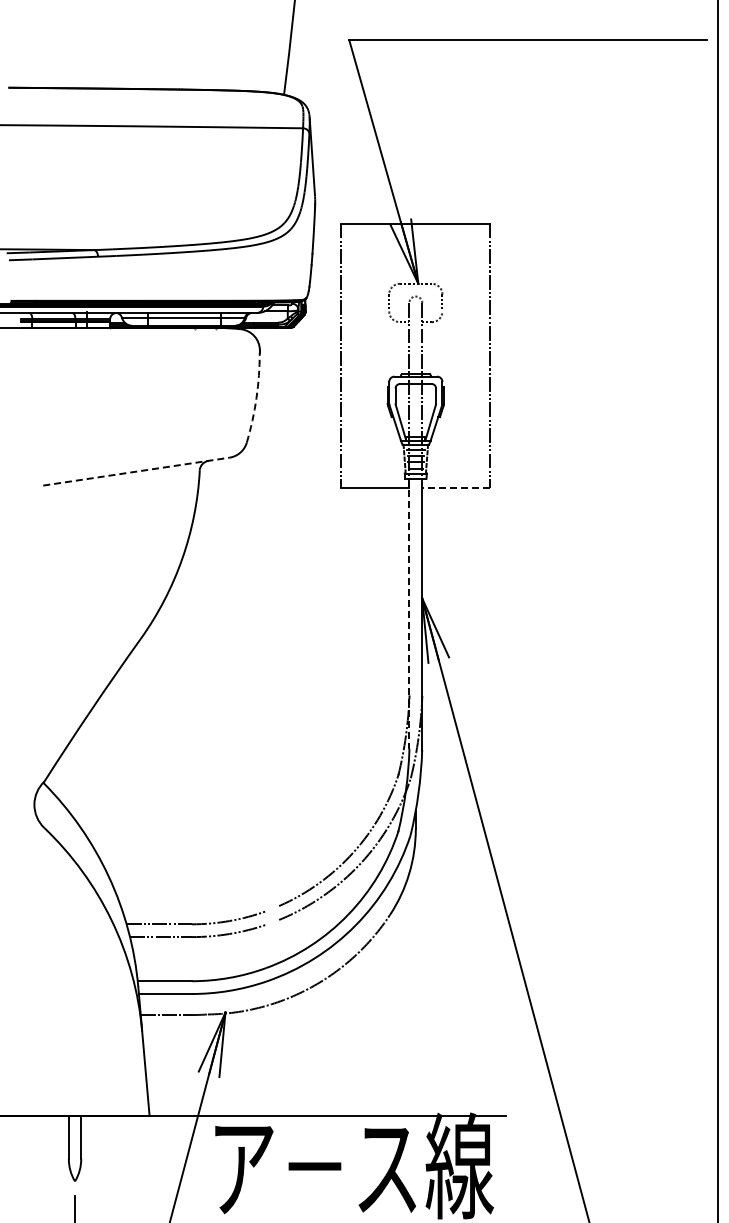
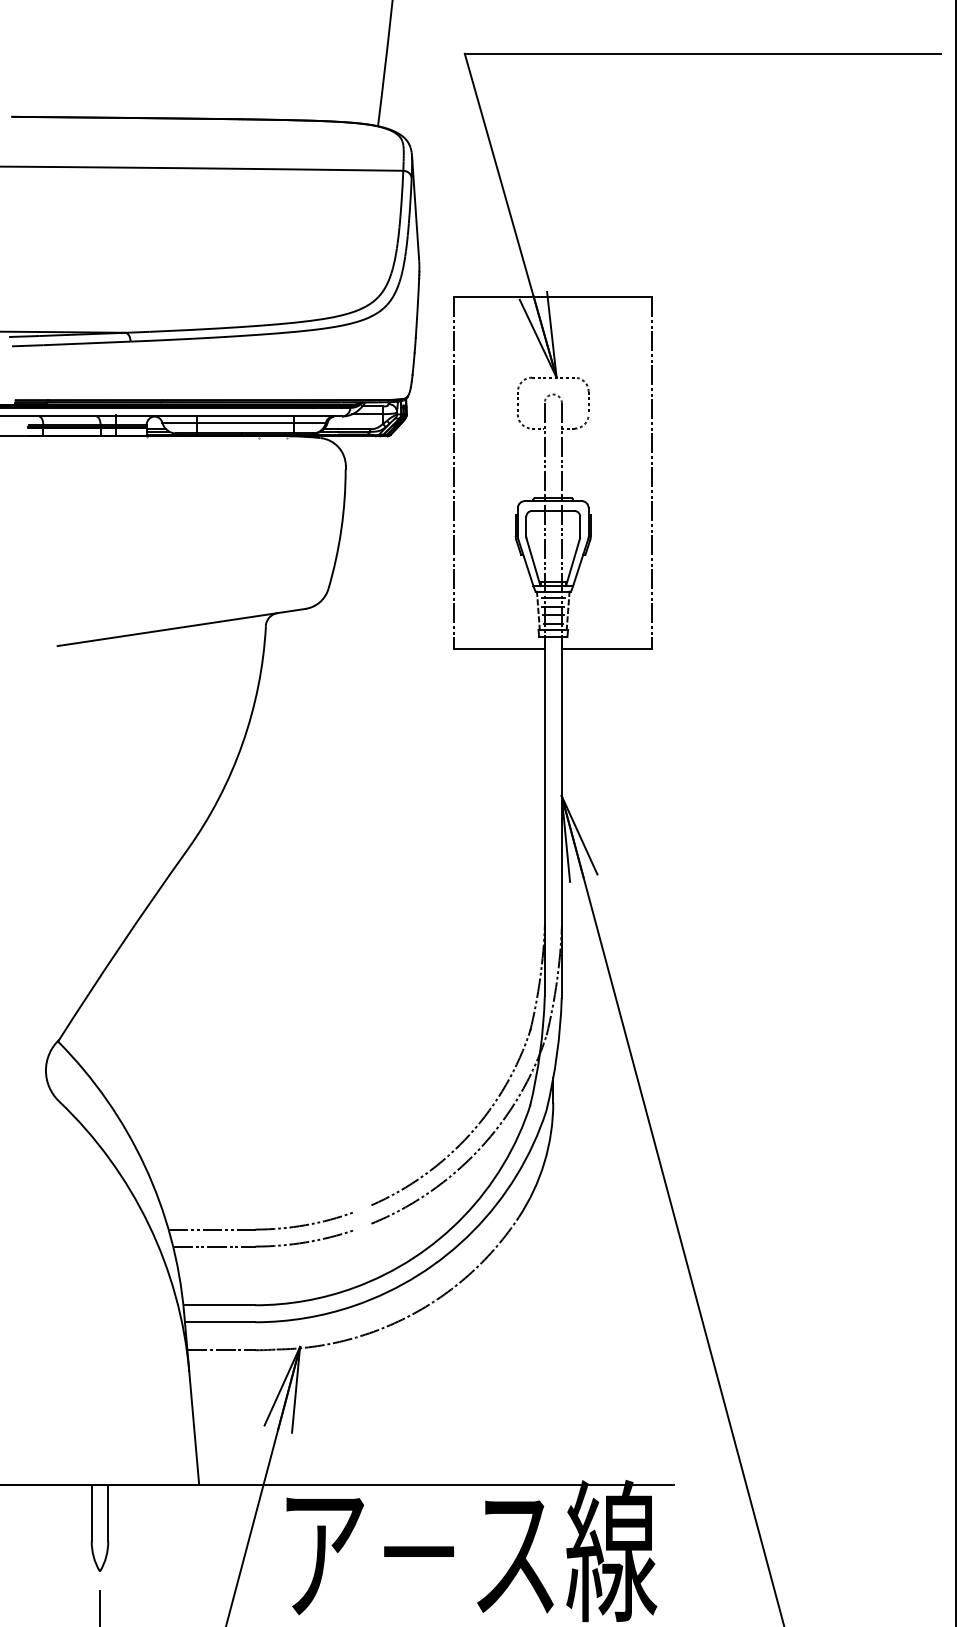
arc: (256, 398) -> (341, 530), dashed -> solid
line: (136, 471) -> (181, 627), dashed -> solid
line: (455, 487) -> (606, 648), dashed -> solid
line: (409, 613) -> (544, 816), dashed -> solid

